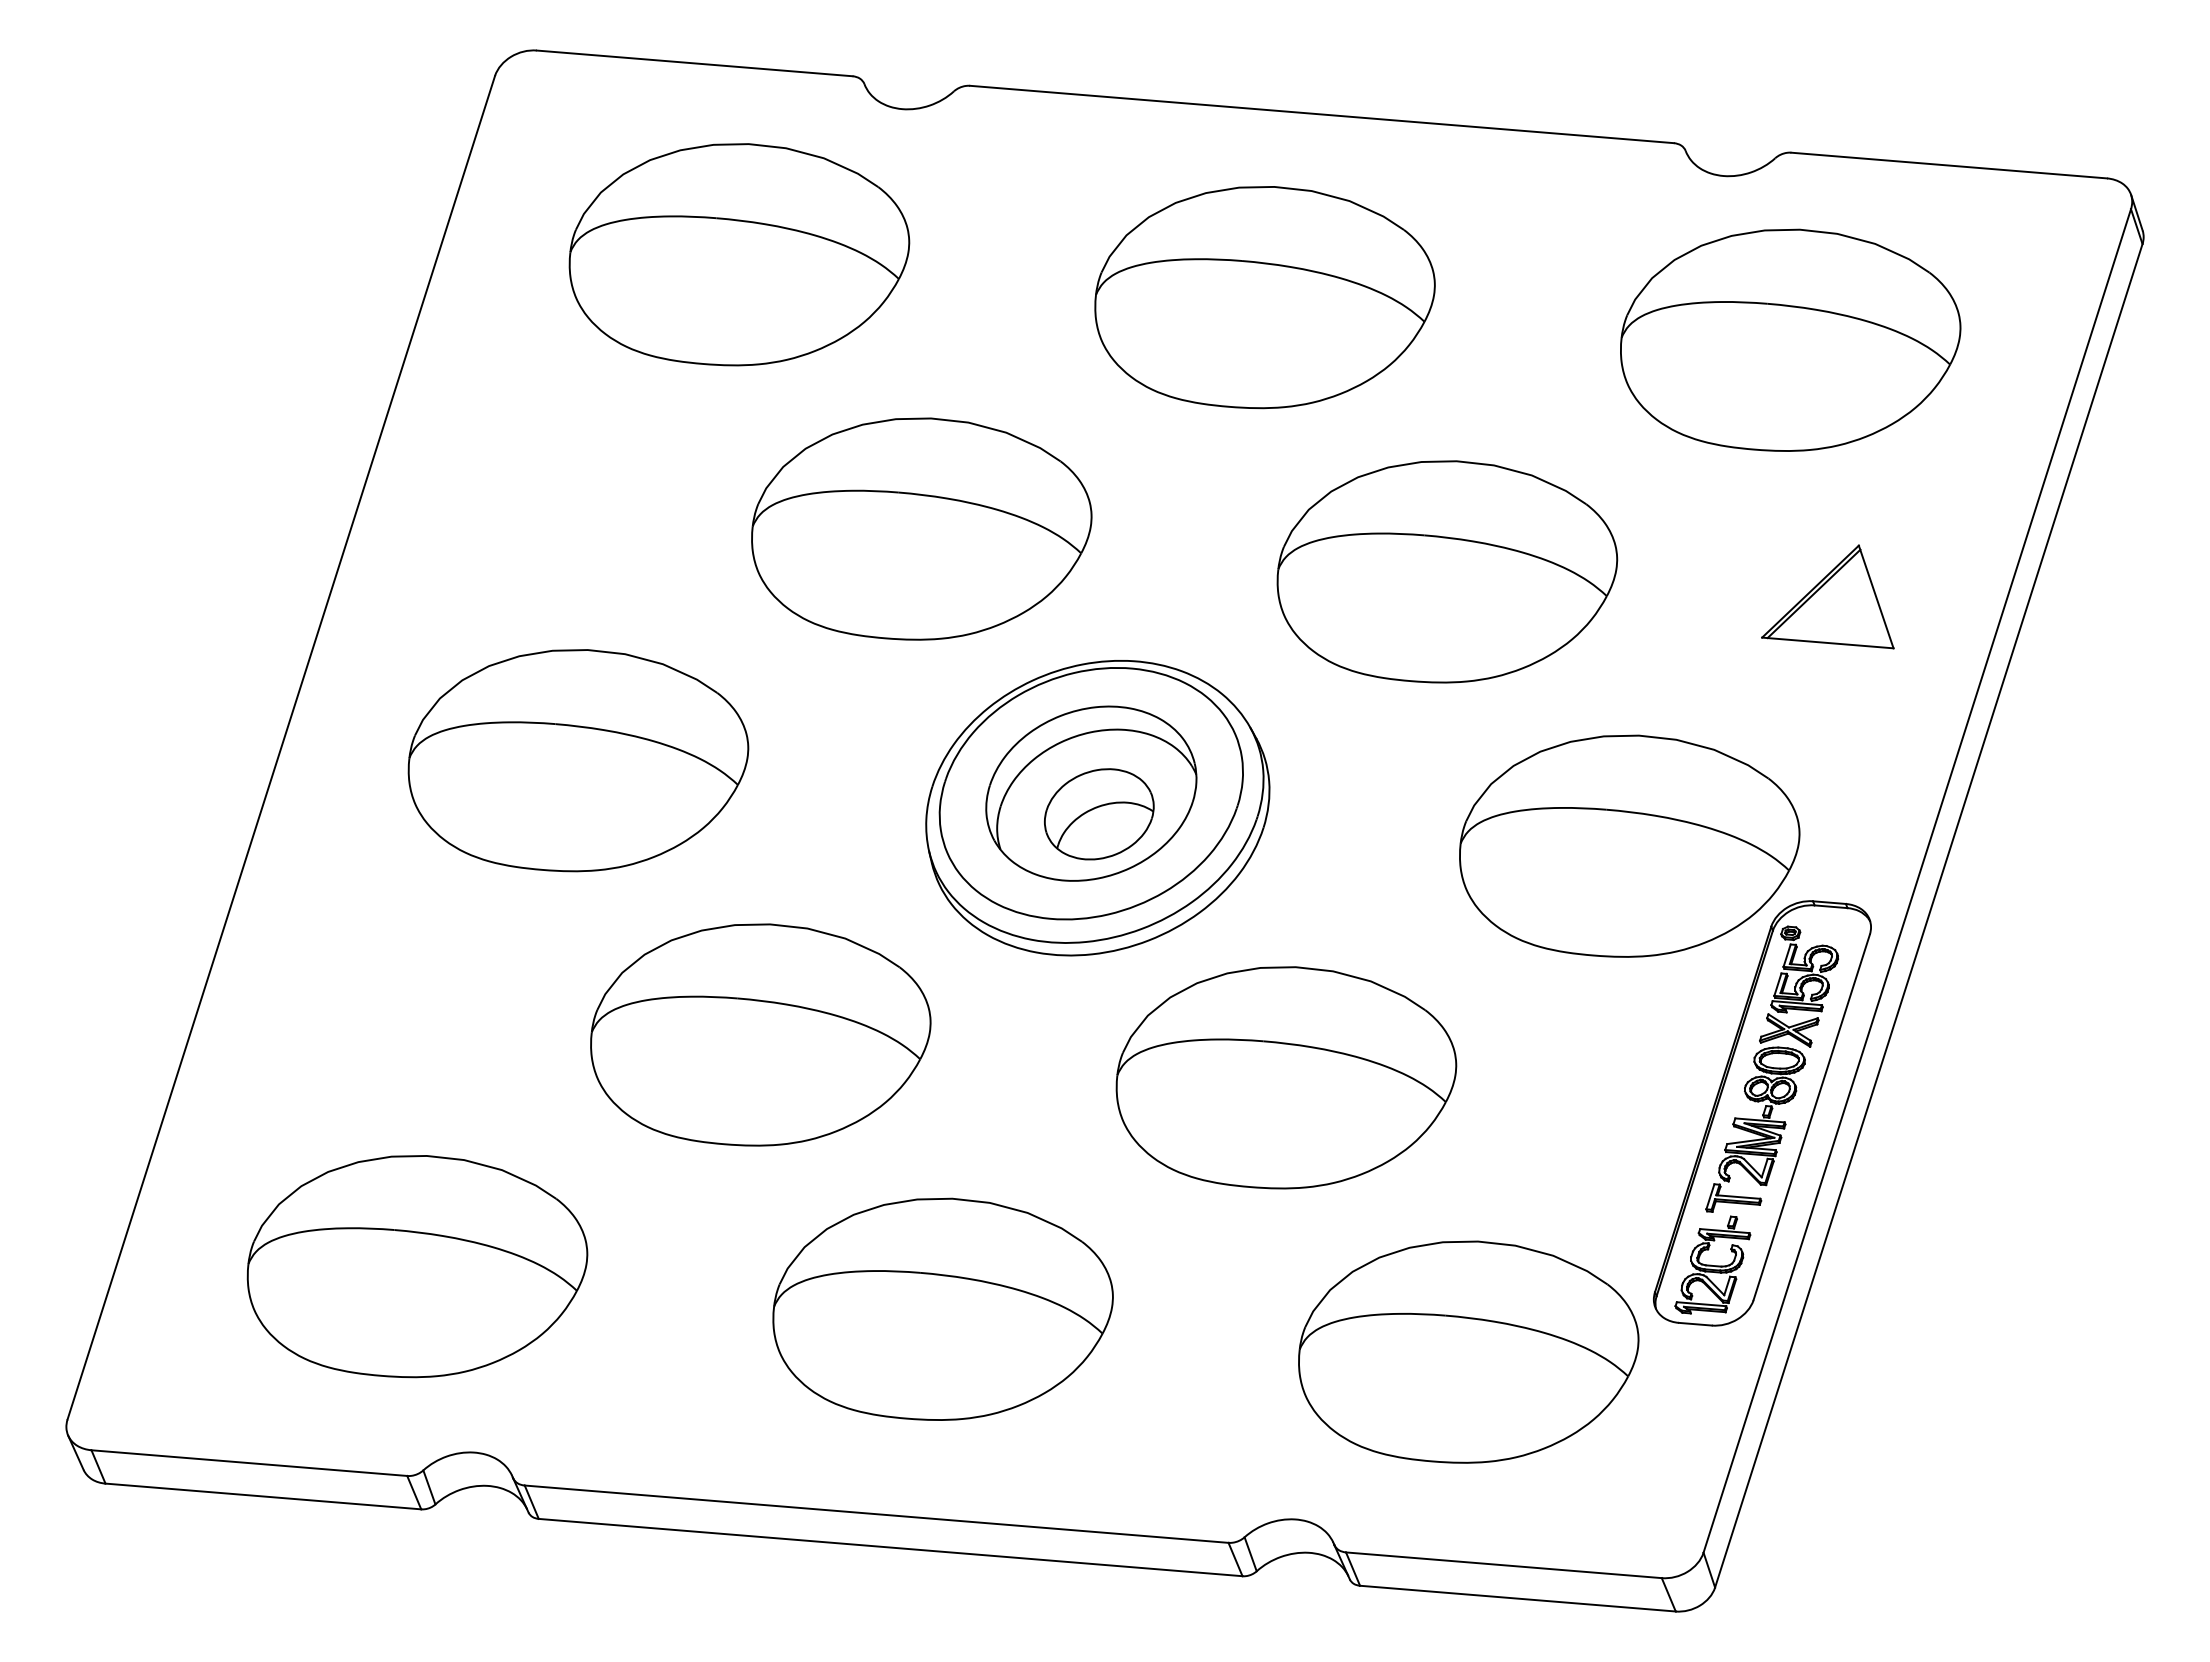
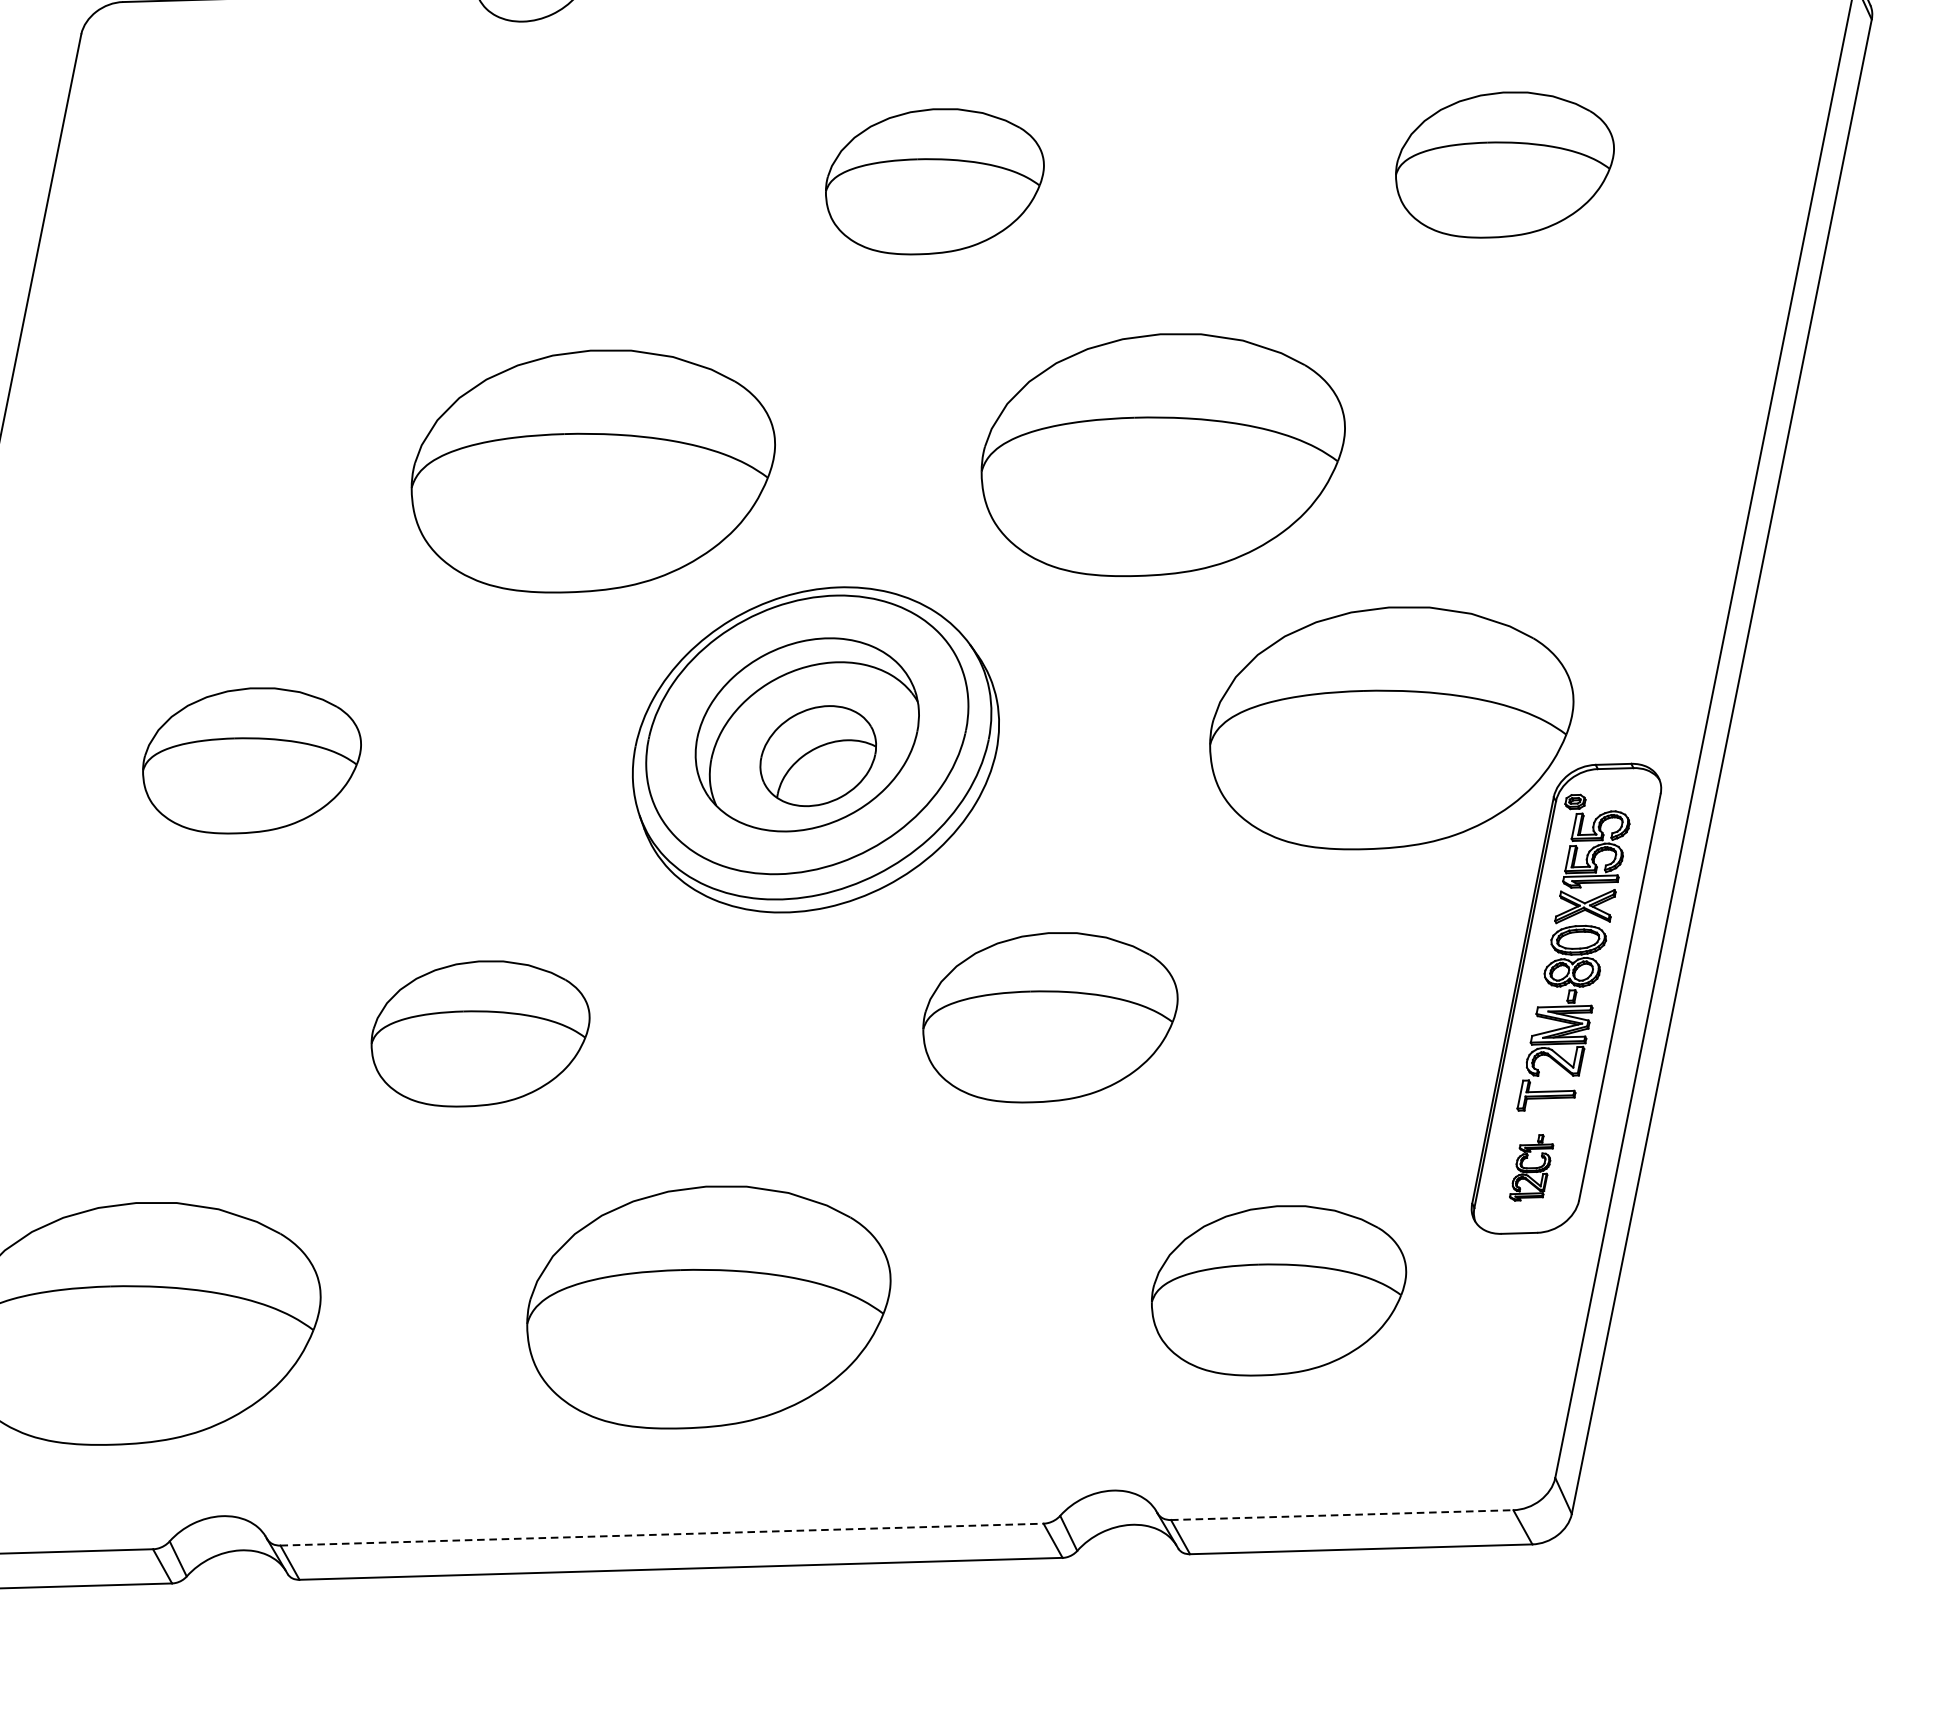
part: (739, 254) -> (365, 197), removed
part: (1264, 297) -> (934, 181), size x0.6
part: (1790, 339) -> (1504, 163), size x0.6
part: (1827, 596) -> (1575, 435), removed
part: (578, 760) -> (252, 760), size x0.6
part: (760, 1034) -> (480, 1032), size x0.6
part: (1286, 1077) -> (1050, 1016), size x0.7
part: (1712, 1264) -> (1530, 1167), size x0.6
part: (1468, 1351) -> (1278, 1289), size x0.7
line: (877, 1514) -> (663, 1534), solid -> dashed
line: (1504, 1565) -> (1342, 1515), solid -> dashed

